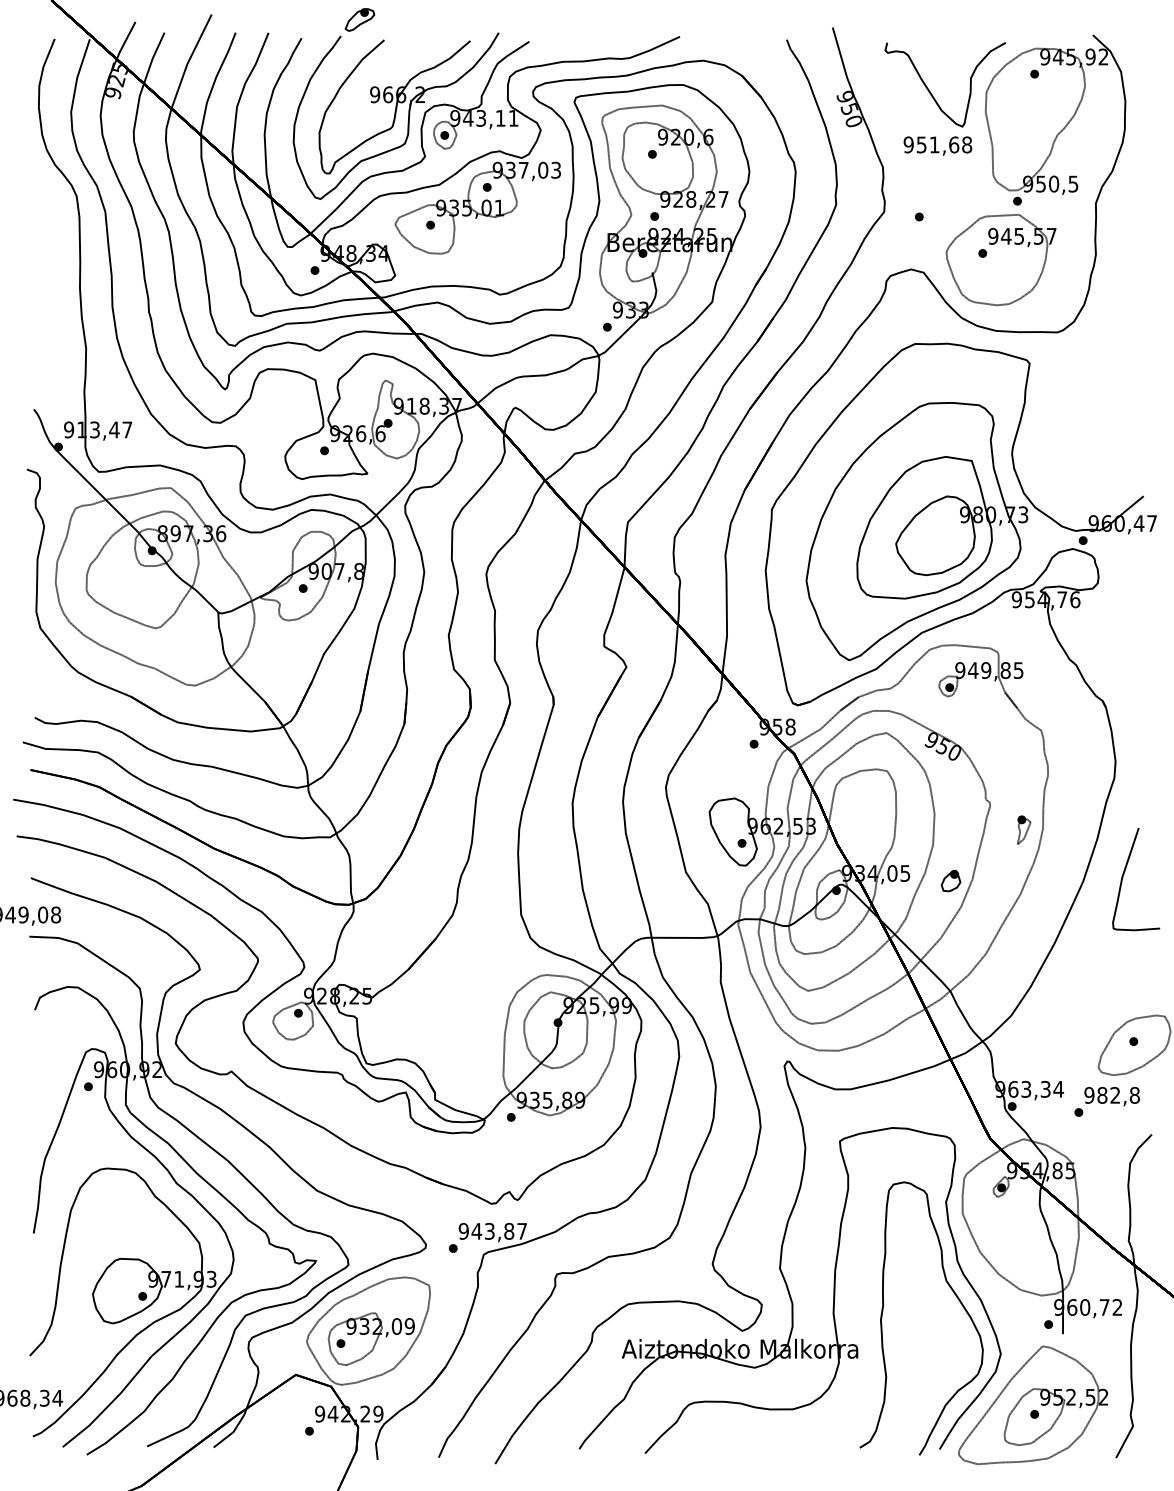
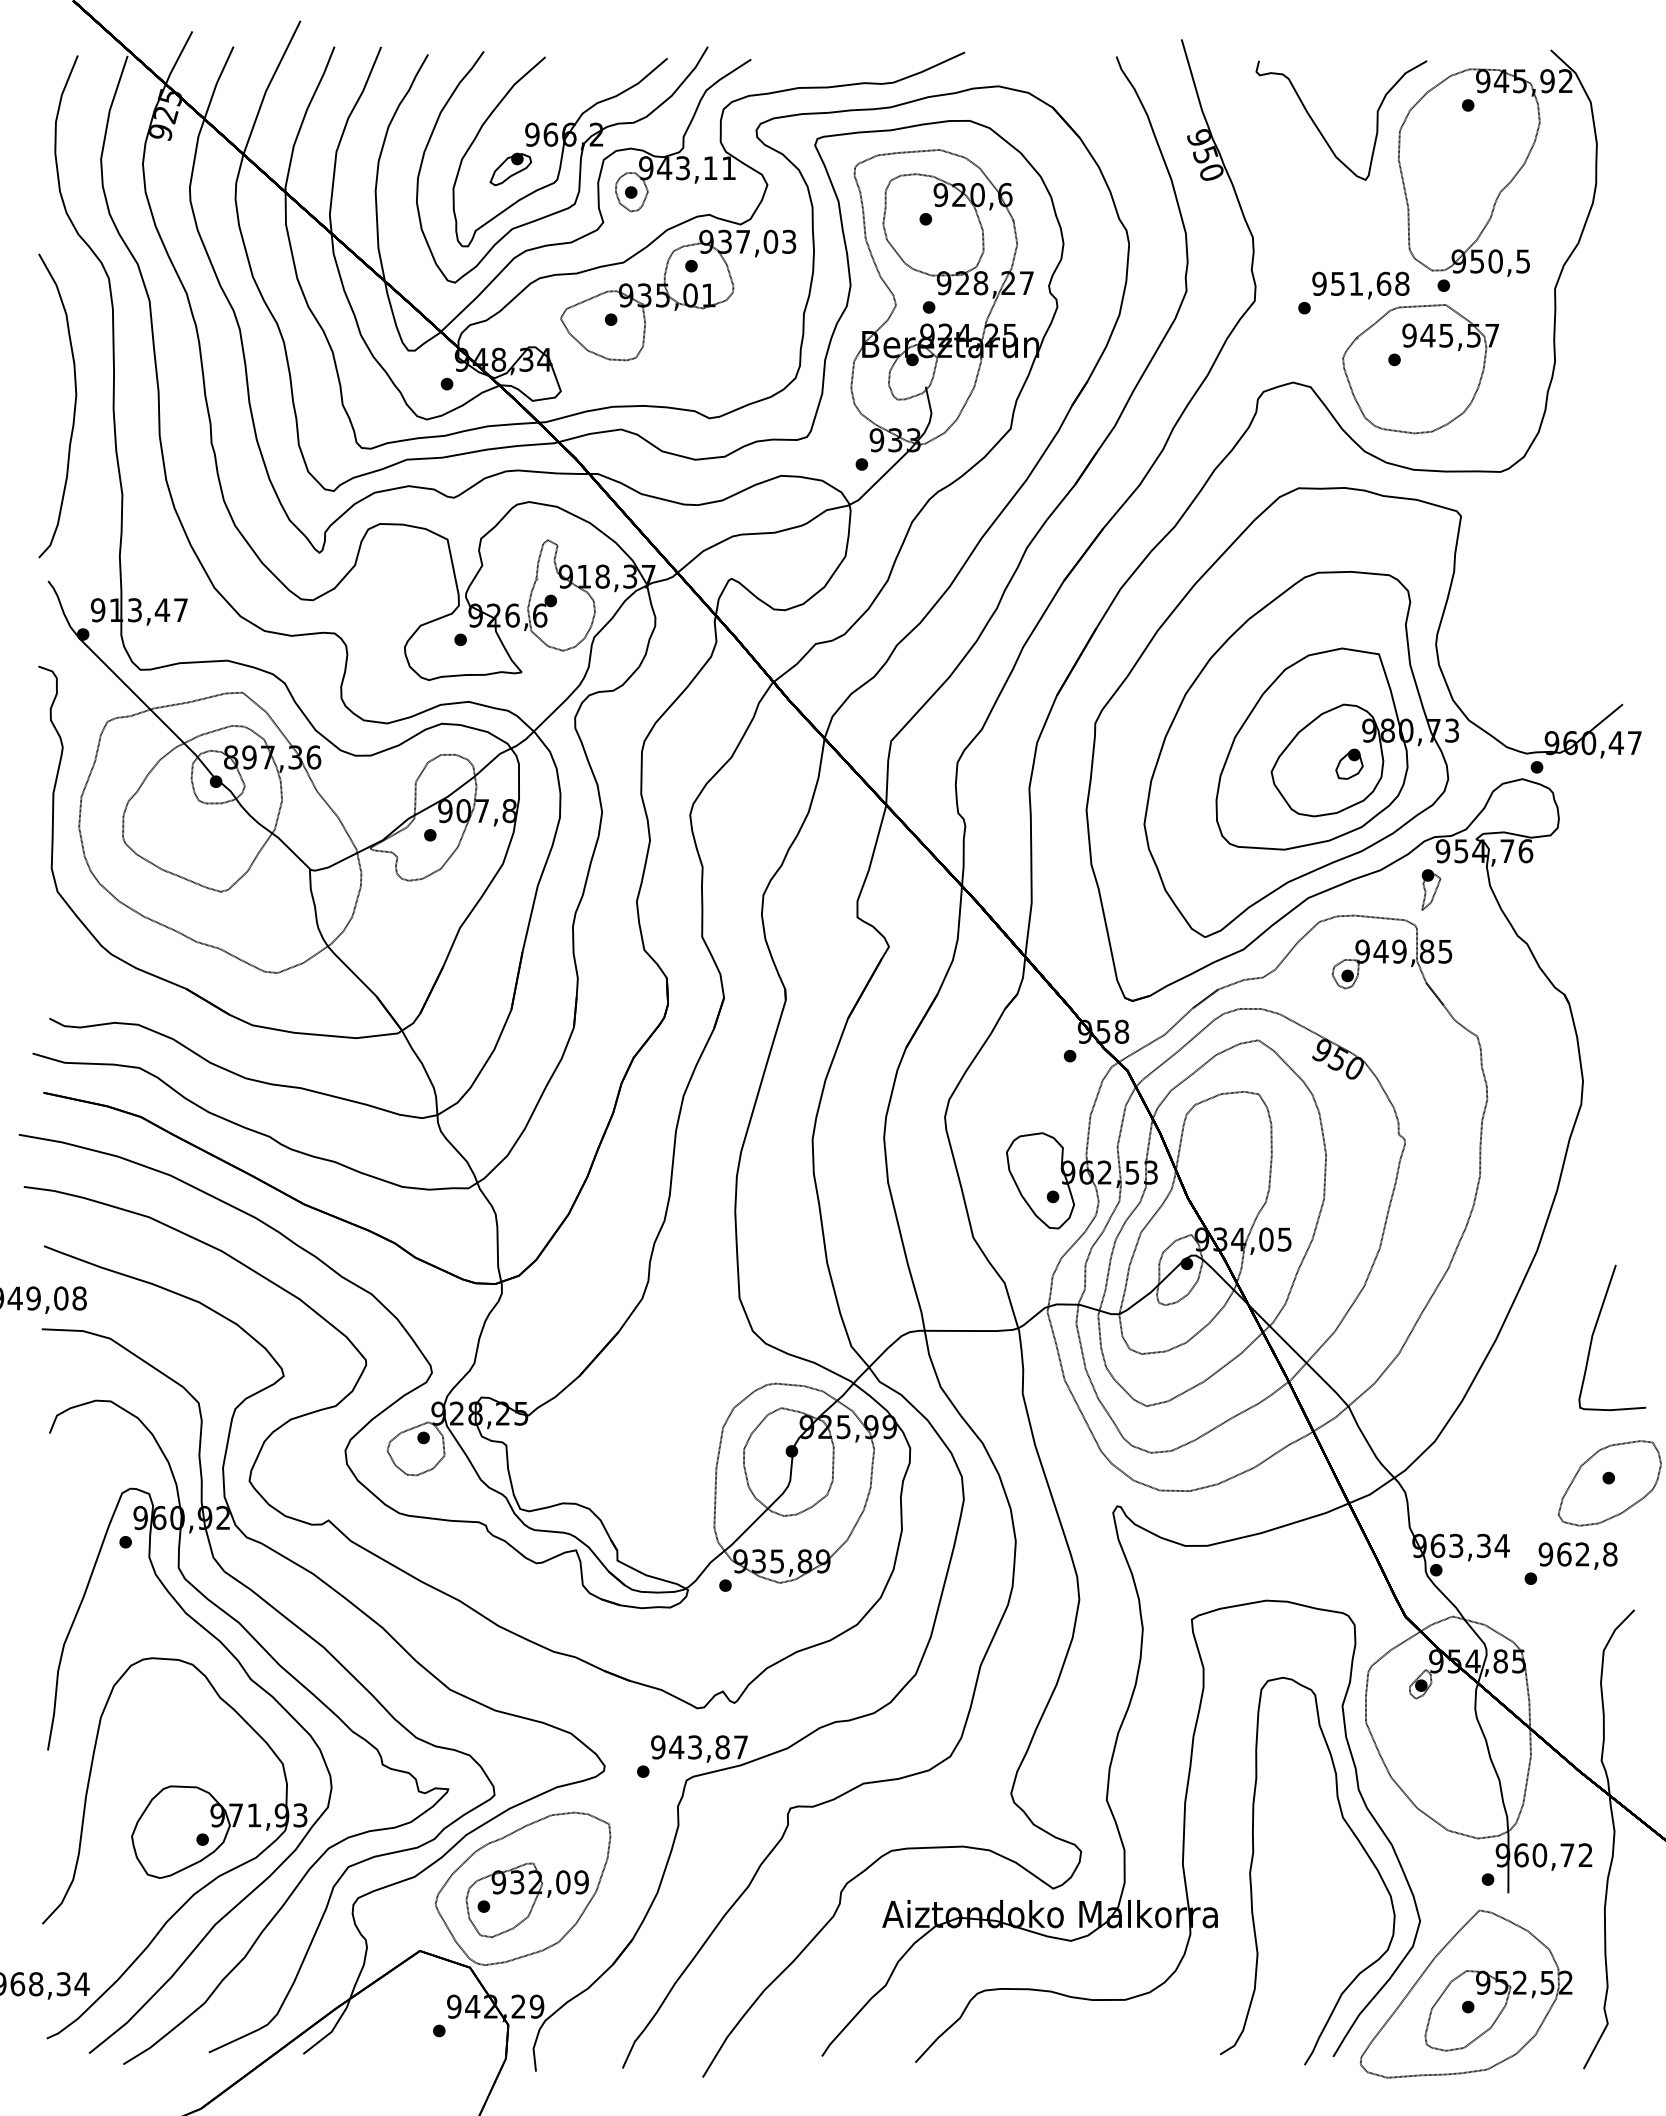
part: (359, 19) -> (510, 169), moved
text: (937, 146) -> (1360, 285), moved
part: (52, 285) -> (74, 405), added
part: (1024, 829) -> (1431, 889), moved
curve: (1124, 874) -> (1595, 1330), moved
part: (951, 880) -> (1349, 763), moved
text: (1102, 1095) -> (1564, 1554), 982,8 -> 962,8

